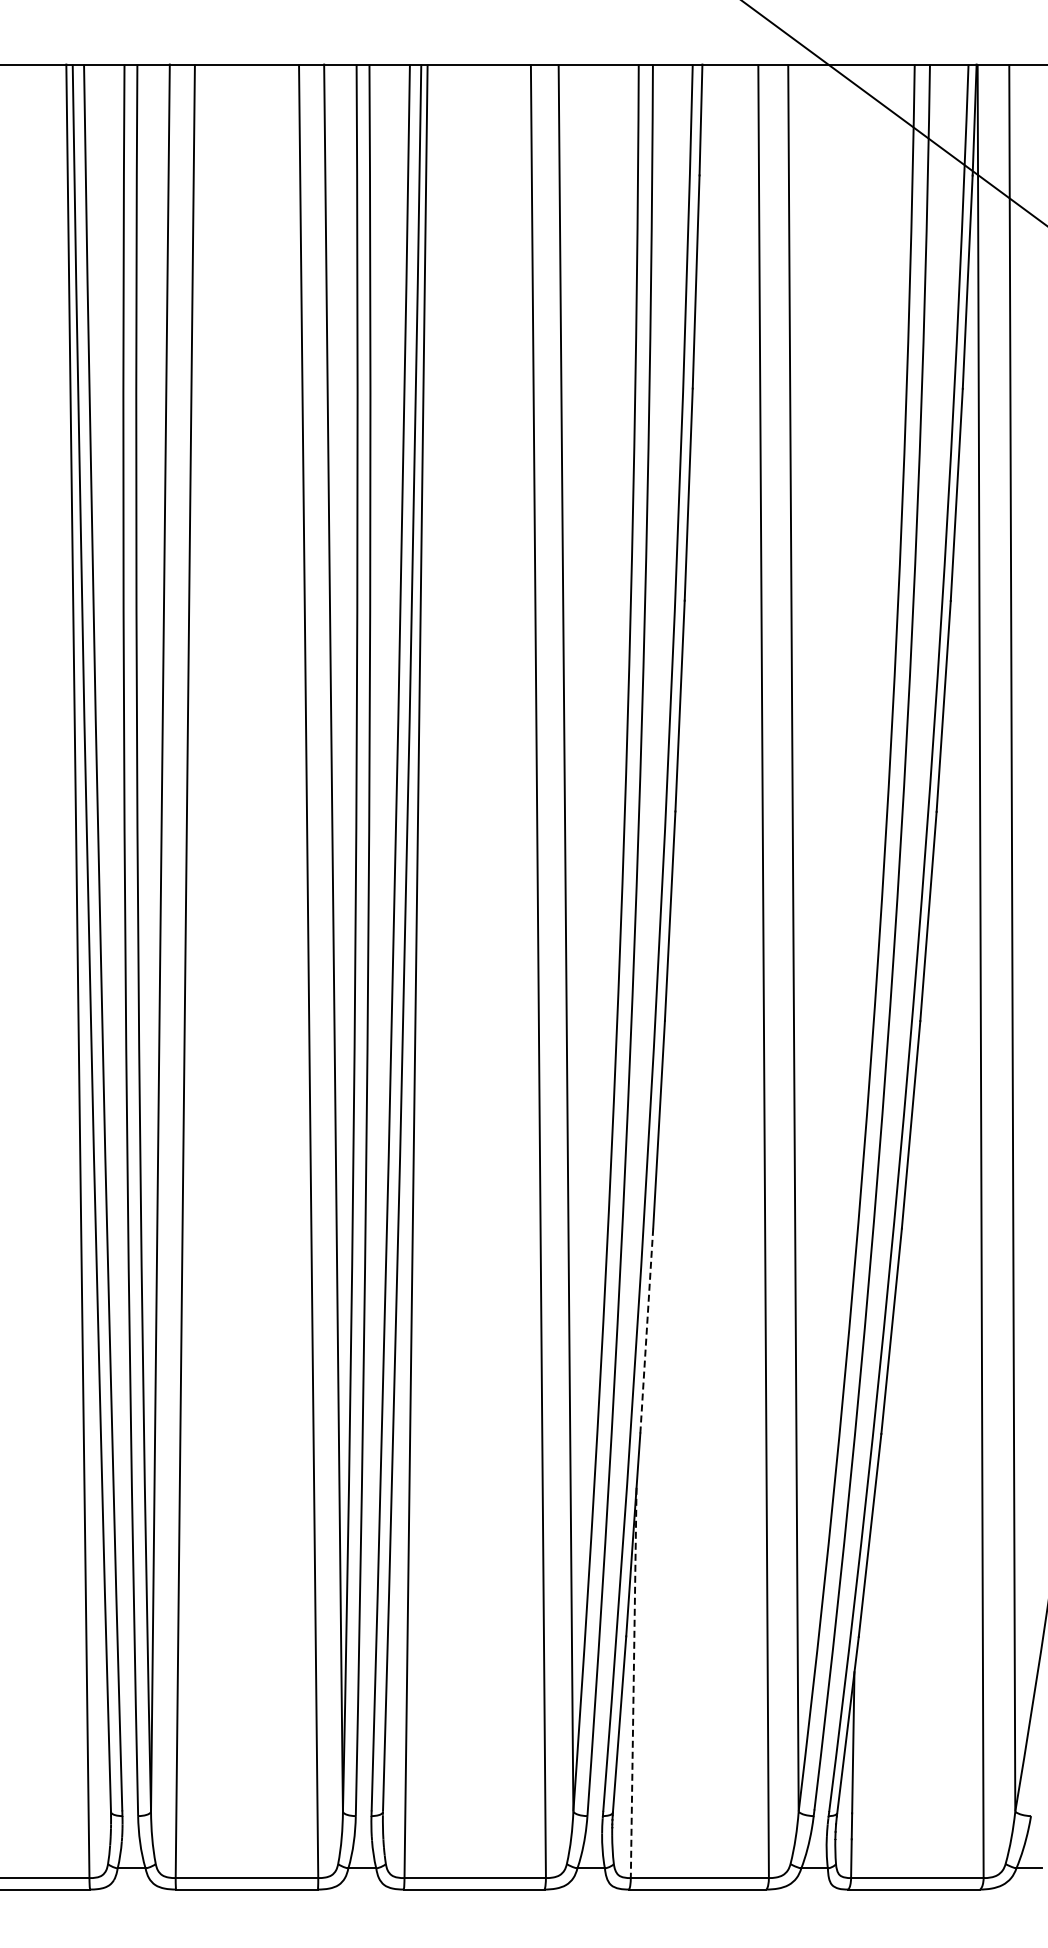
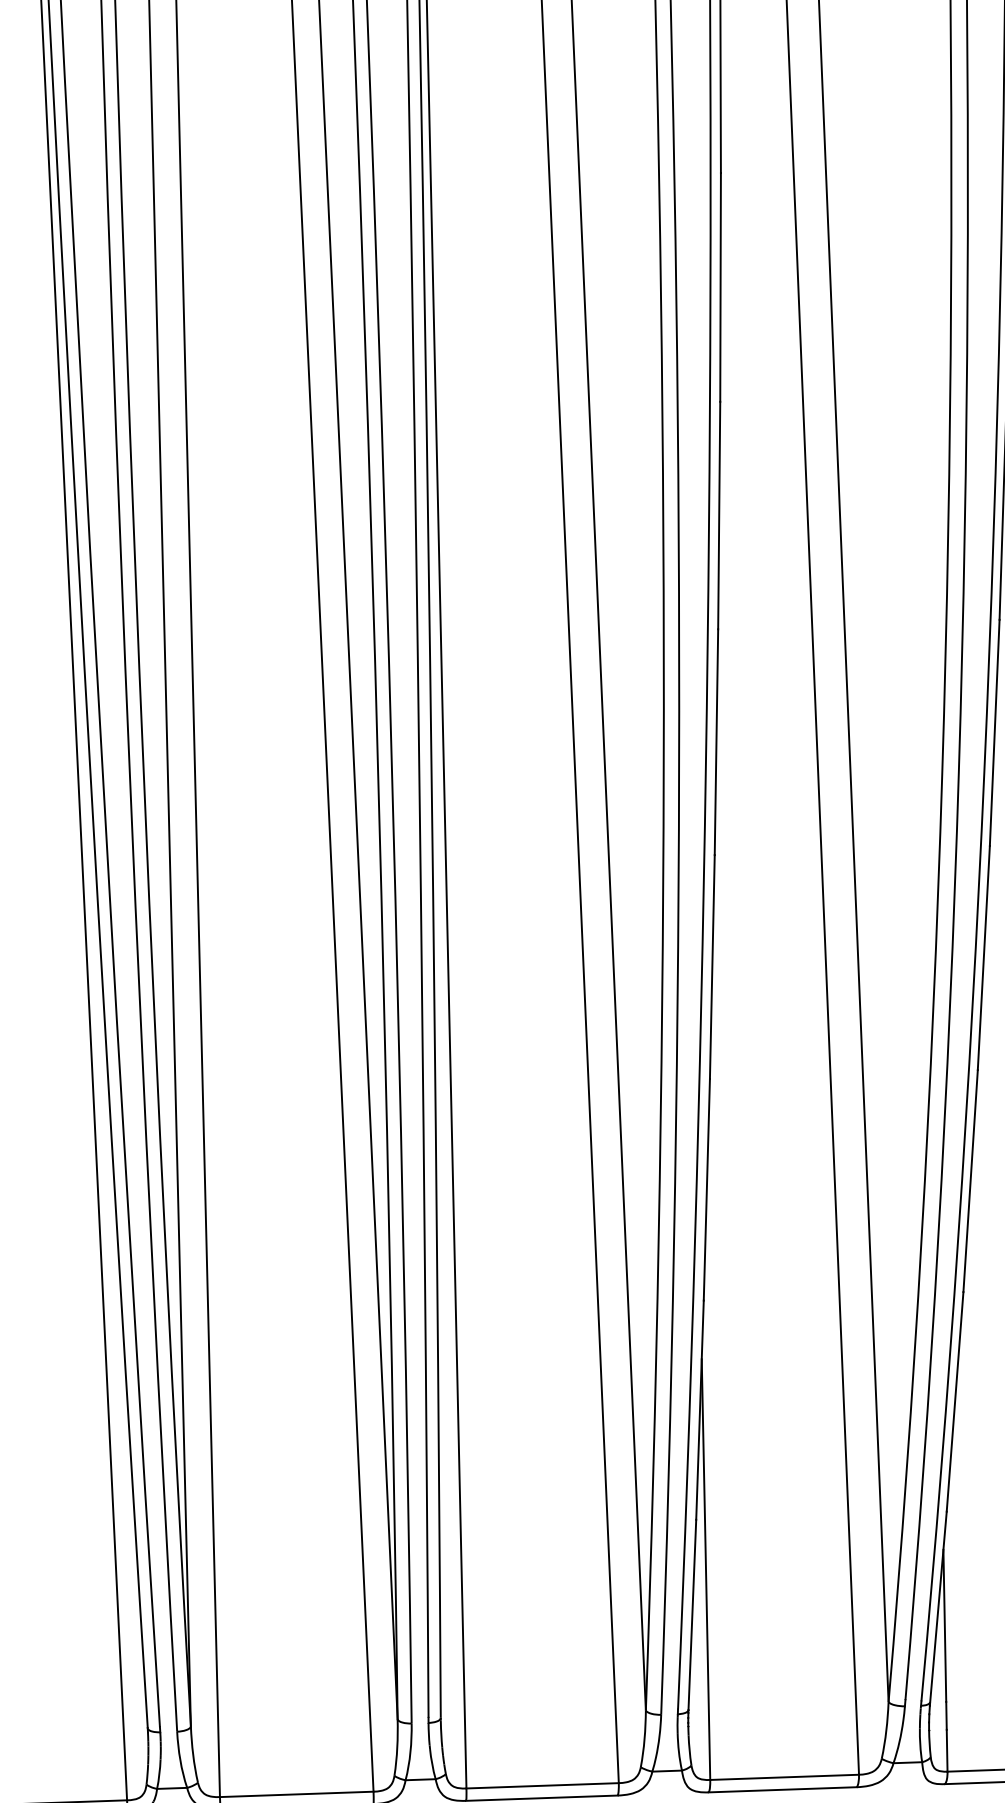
line: (646, 1330) -> (706, 1189), dashed -> solid
line: (633, 1683) -> (705, 1570), dashed -> solid

